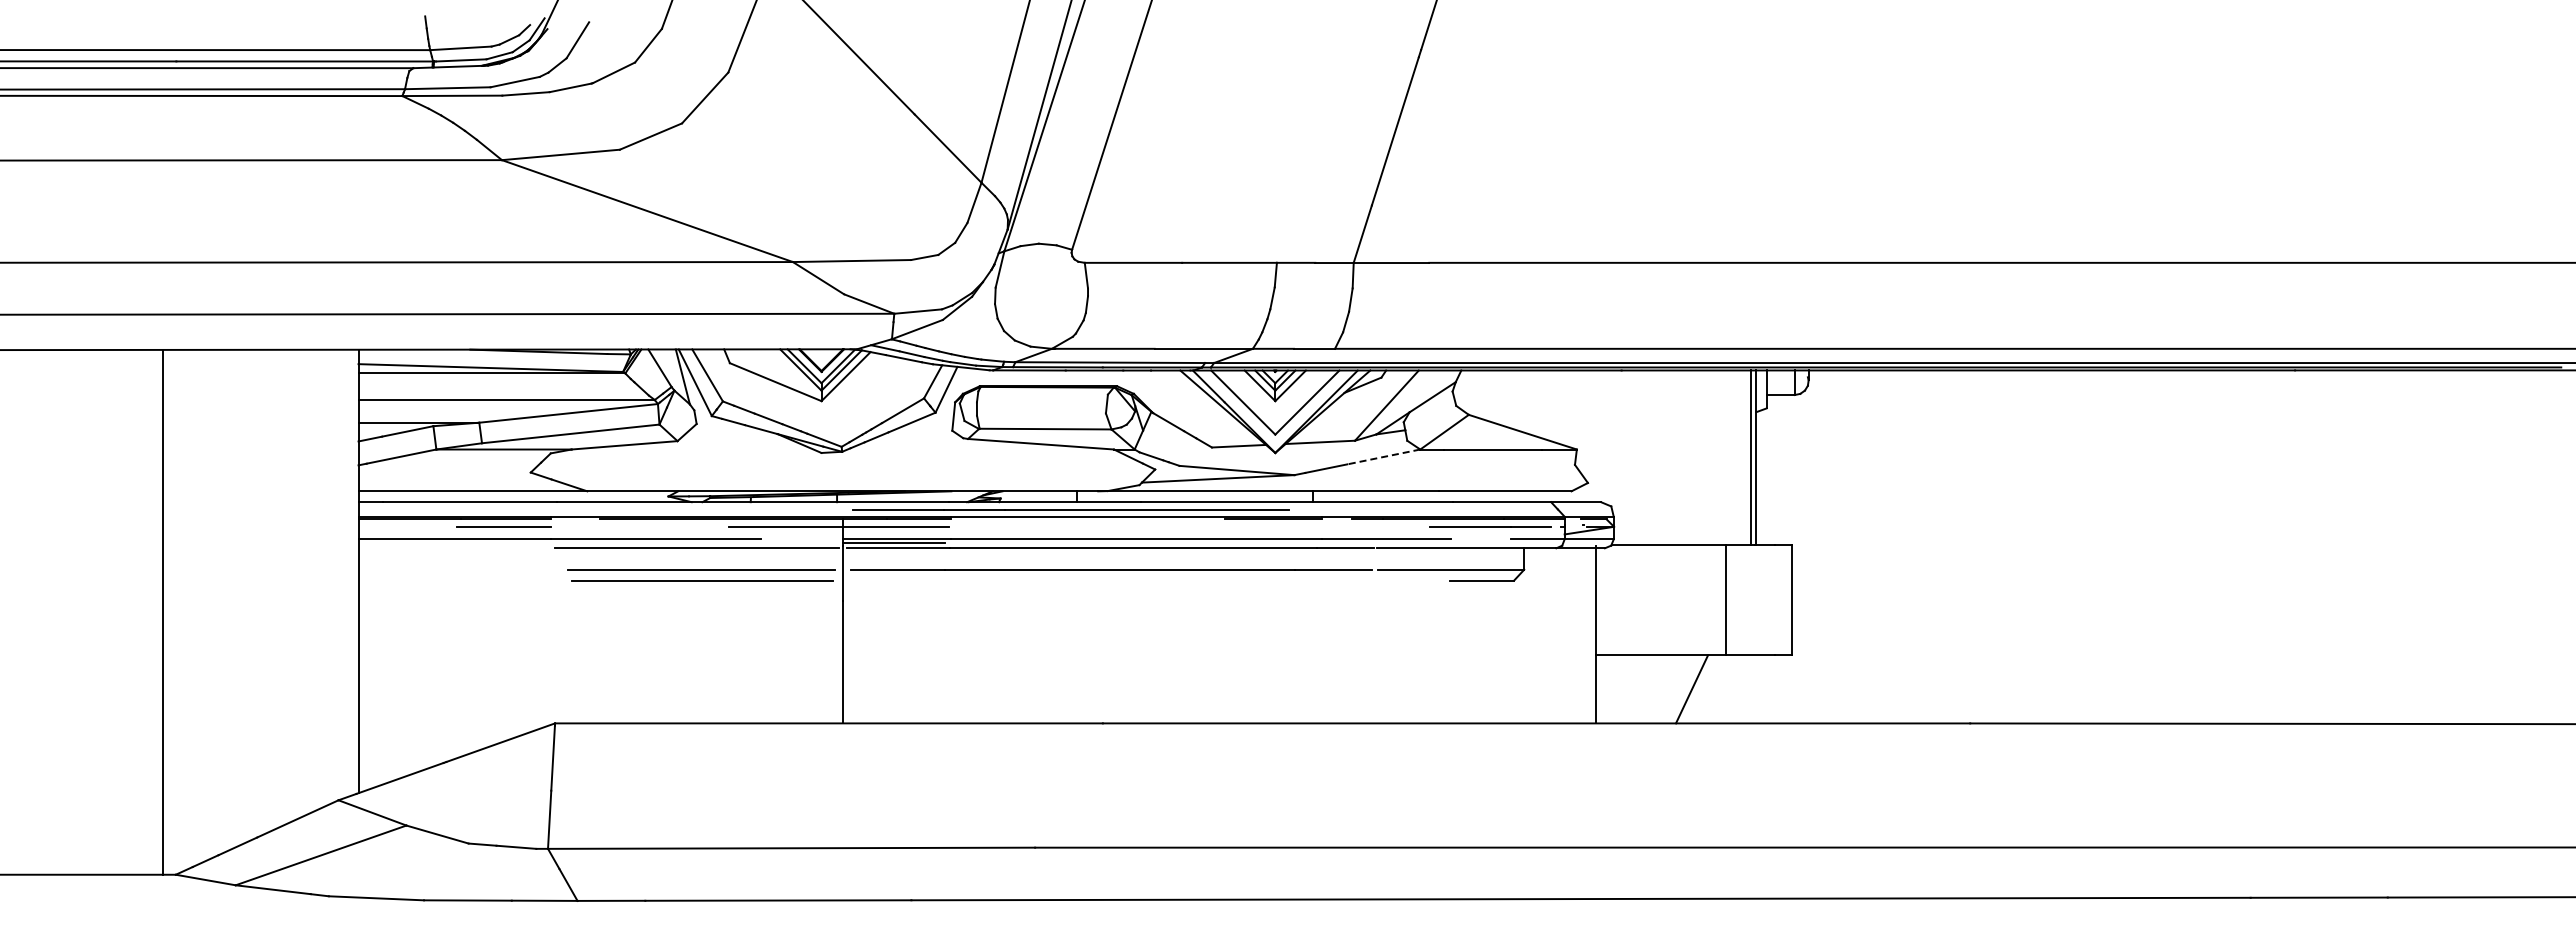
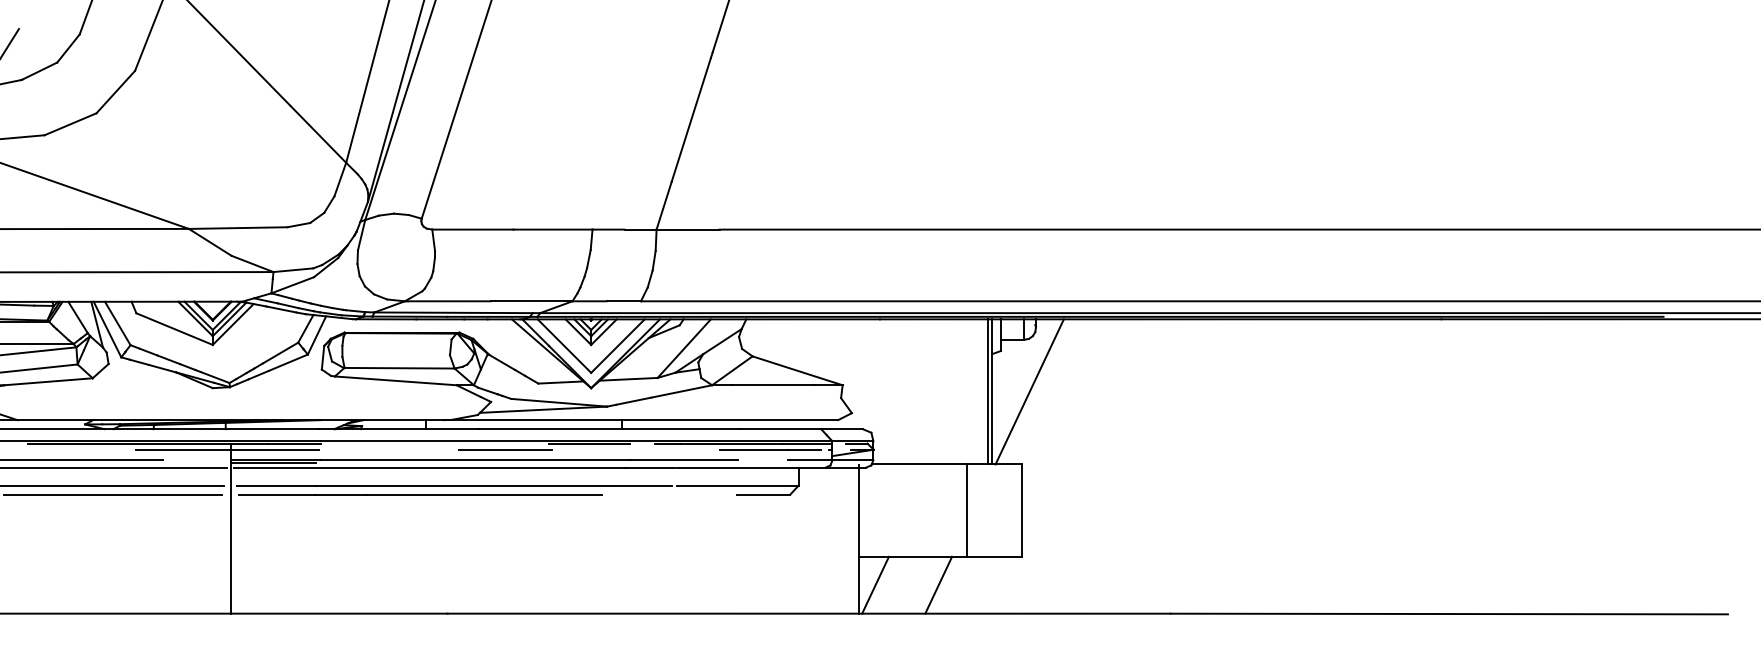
line: (1383, 457) -> (681, 391), dashed -> solid
line: (1801, 457) -> (1029, 391), added
line: (1070, 509) -> (420, 494), moved
line: (1172, 526) -> (505, 449), added
line: (1616, 689) -> (875, 585), added

